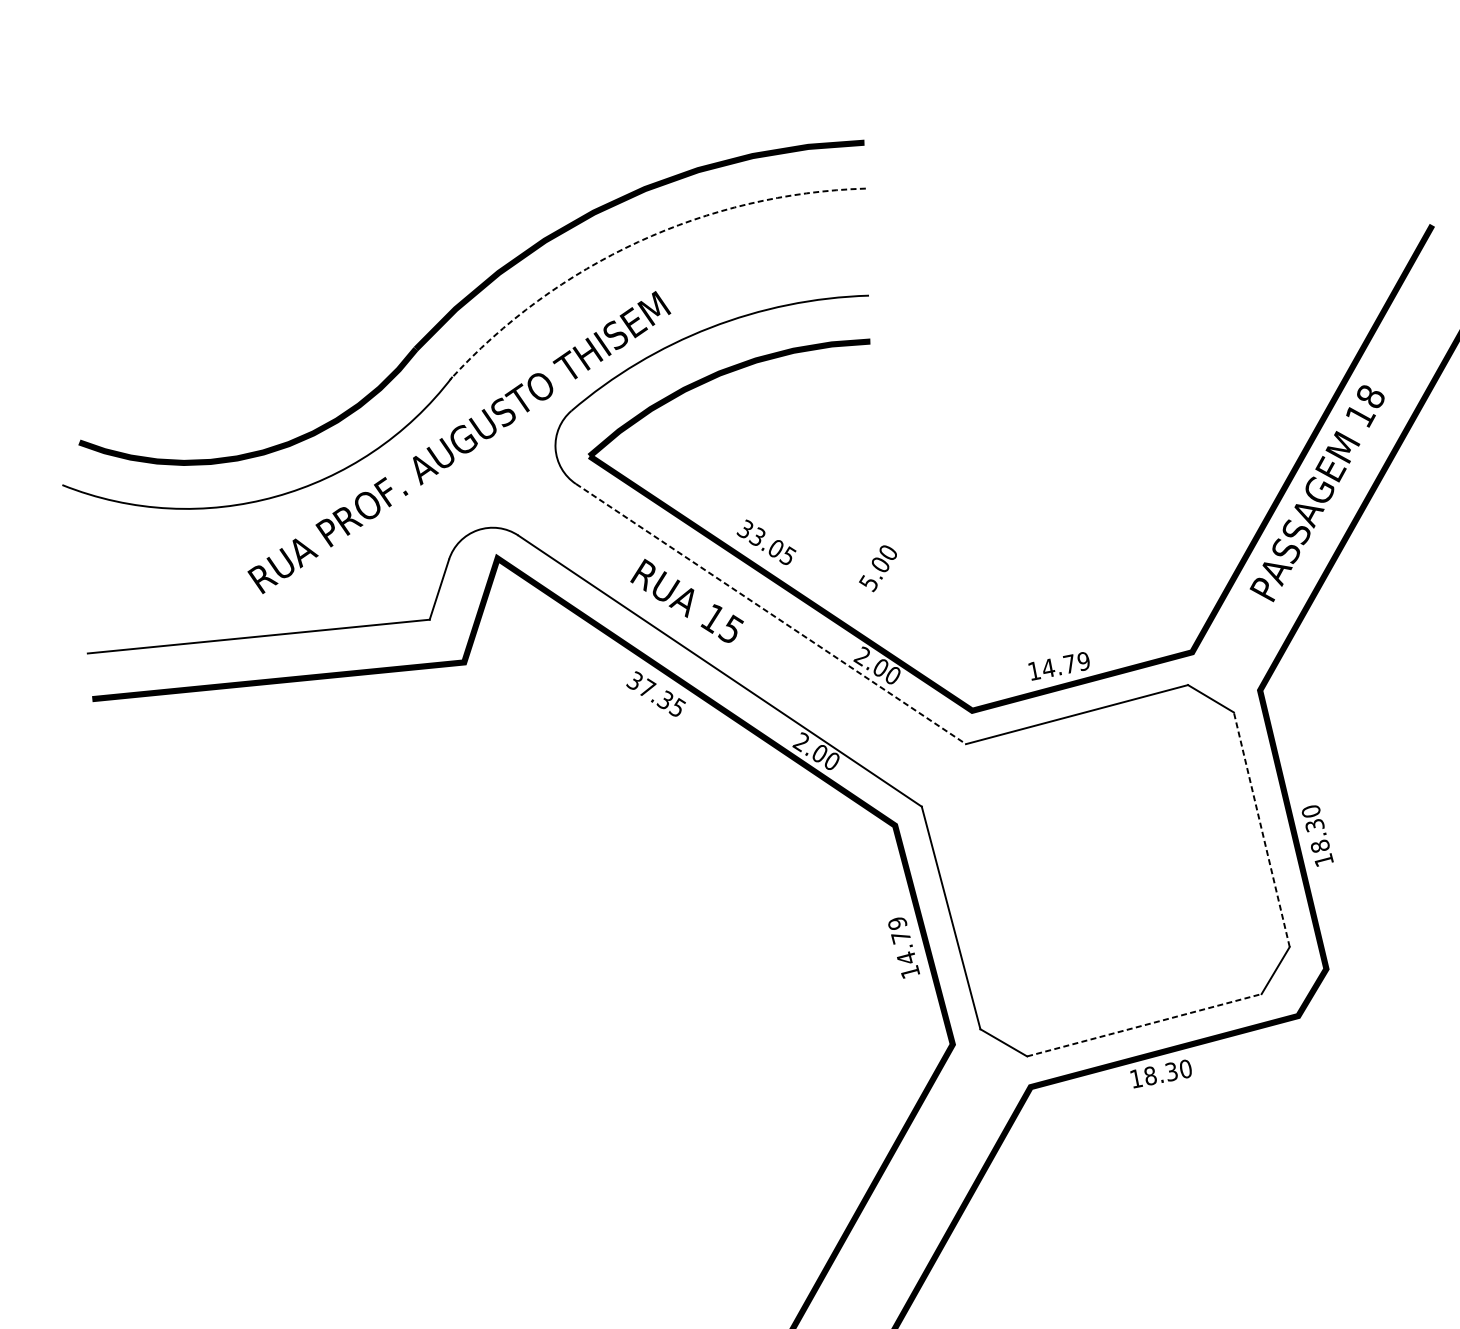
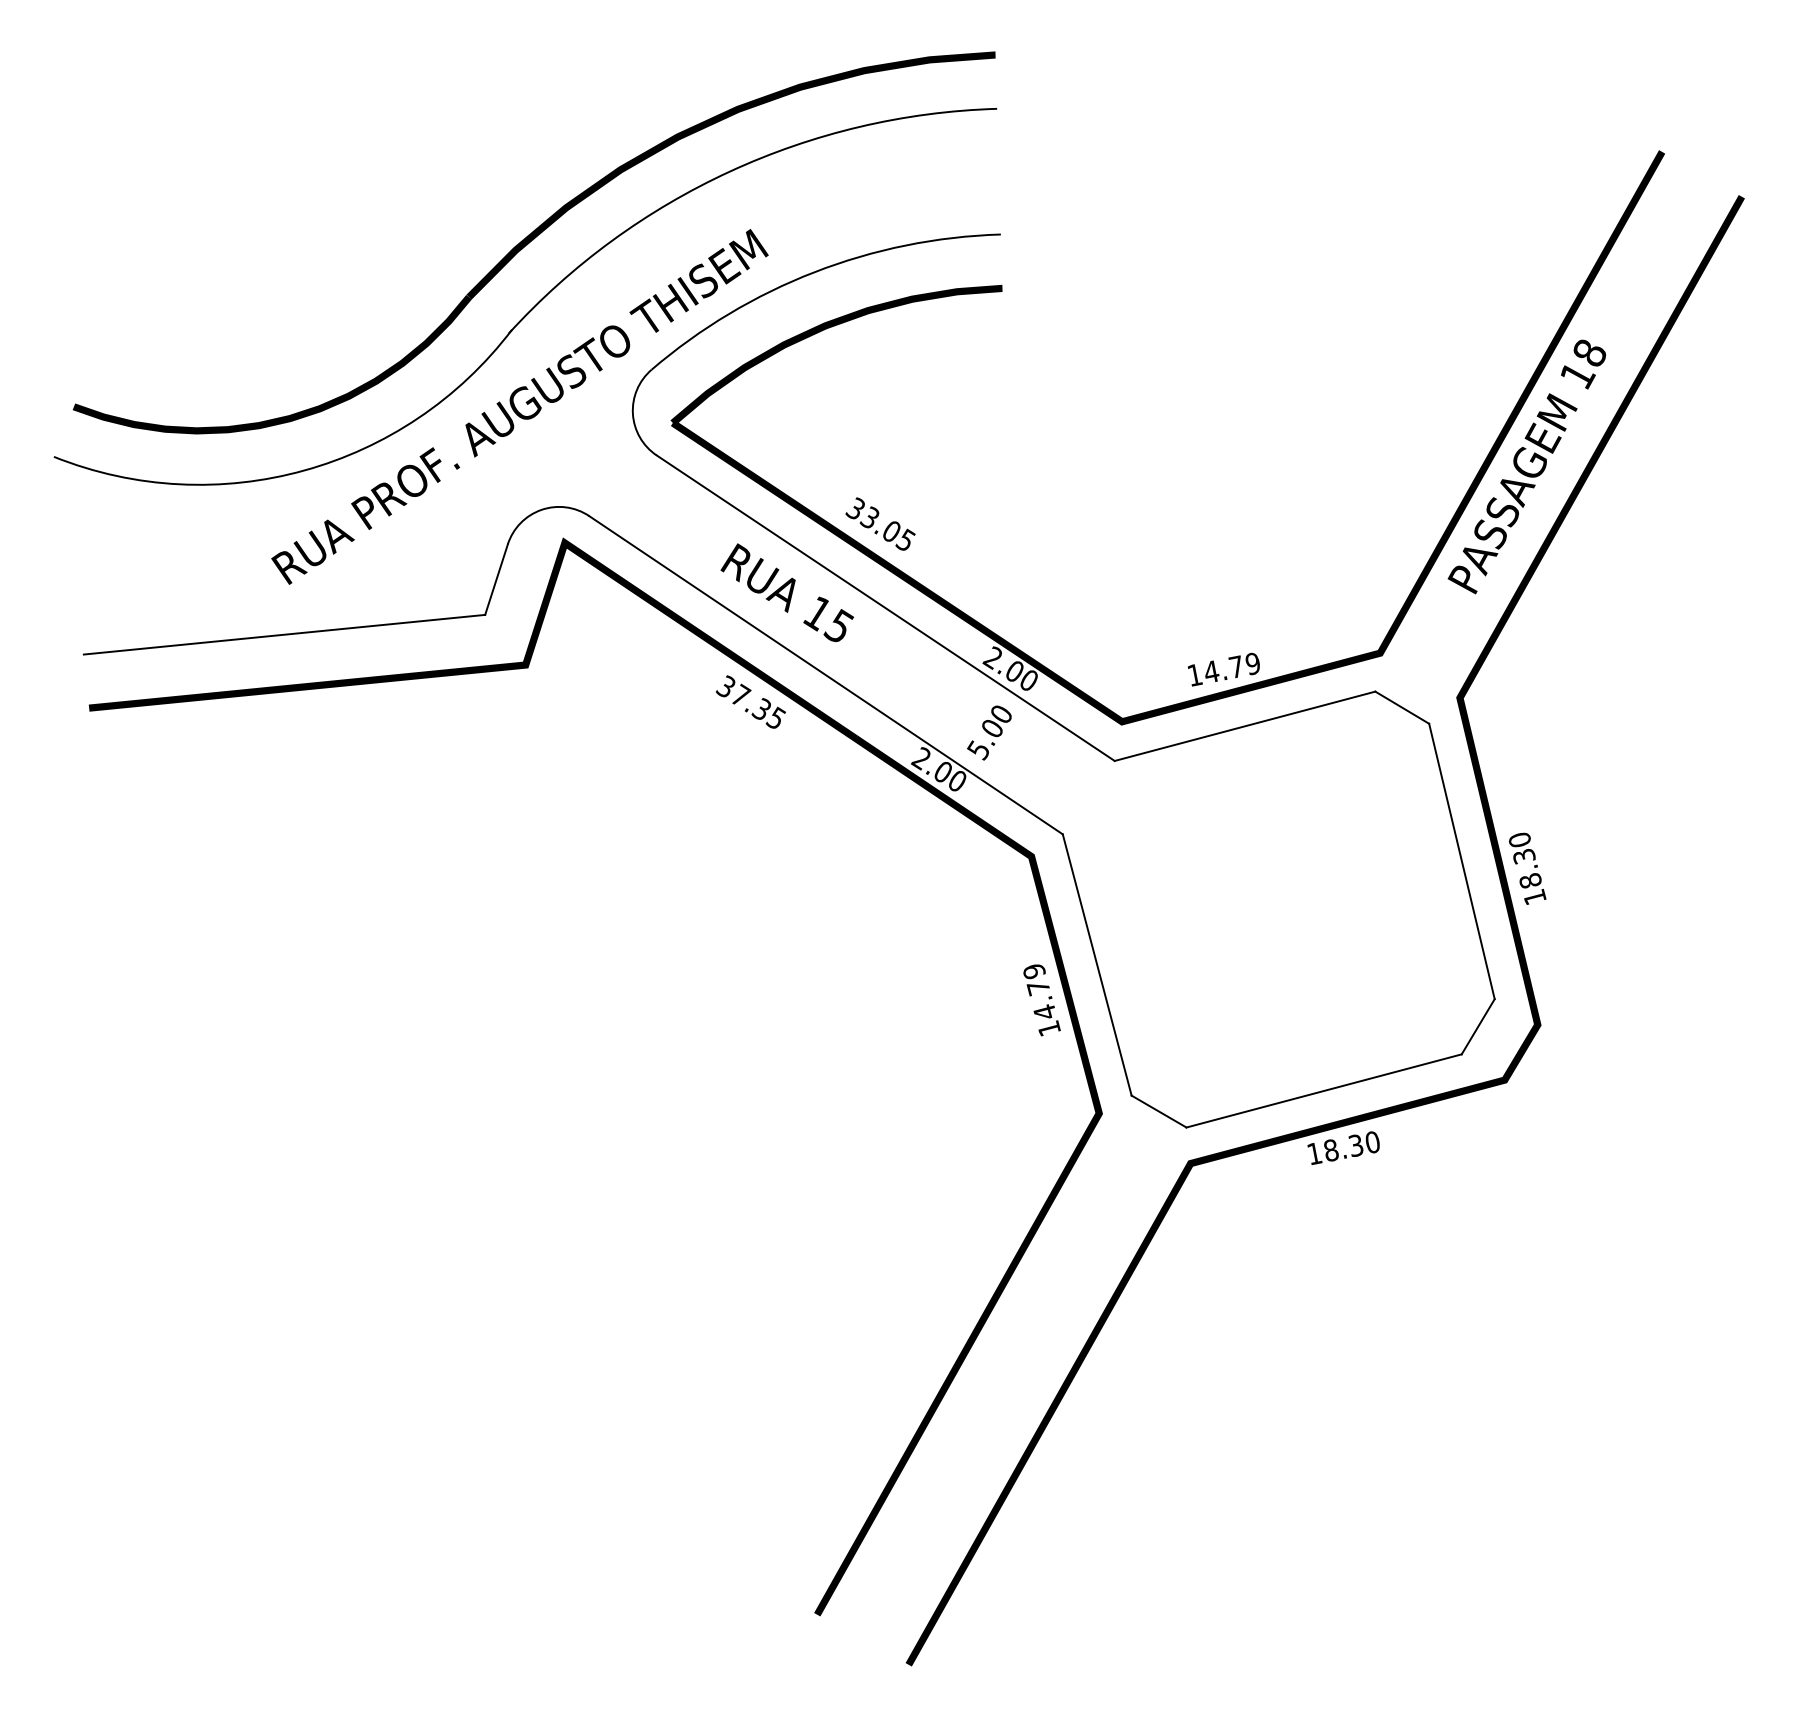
arc: (638, 241) -> (730, 171), dashed -> solid
text: (878, 568) -> (989, 732), moved
line: (771, 614) -> (886, 608), dashed -> solid
line: (1261, 829) -> (1461, 861), dashed -> solid
line: (1144, 1024) -> (1324, 1090), dashed -> solid

